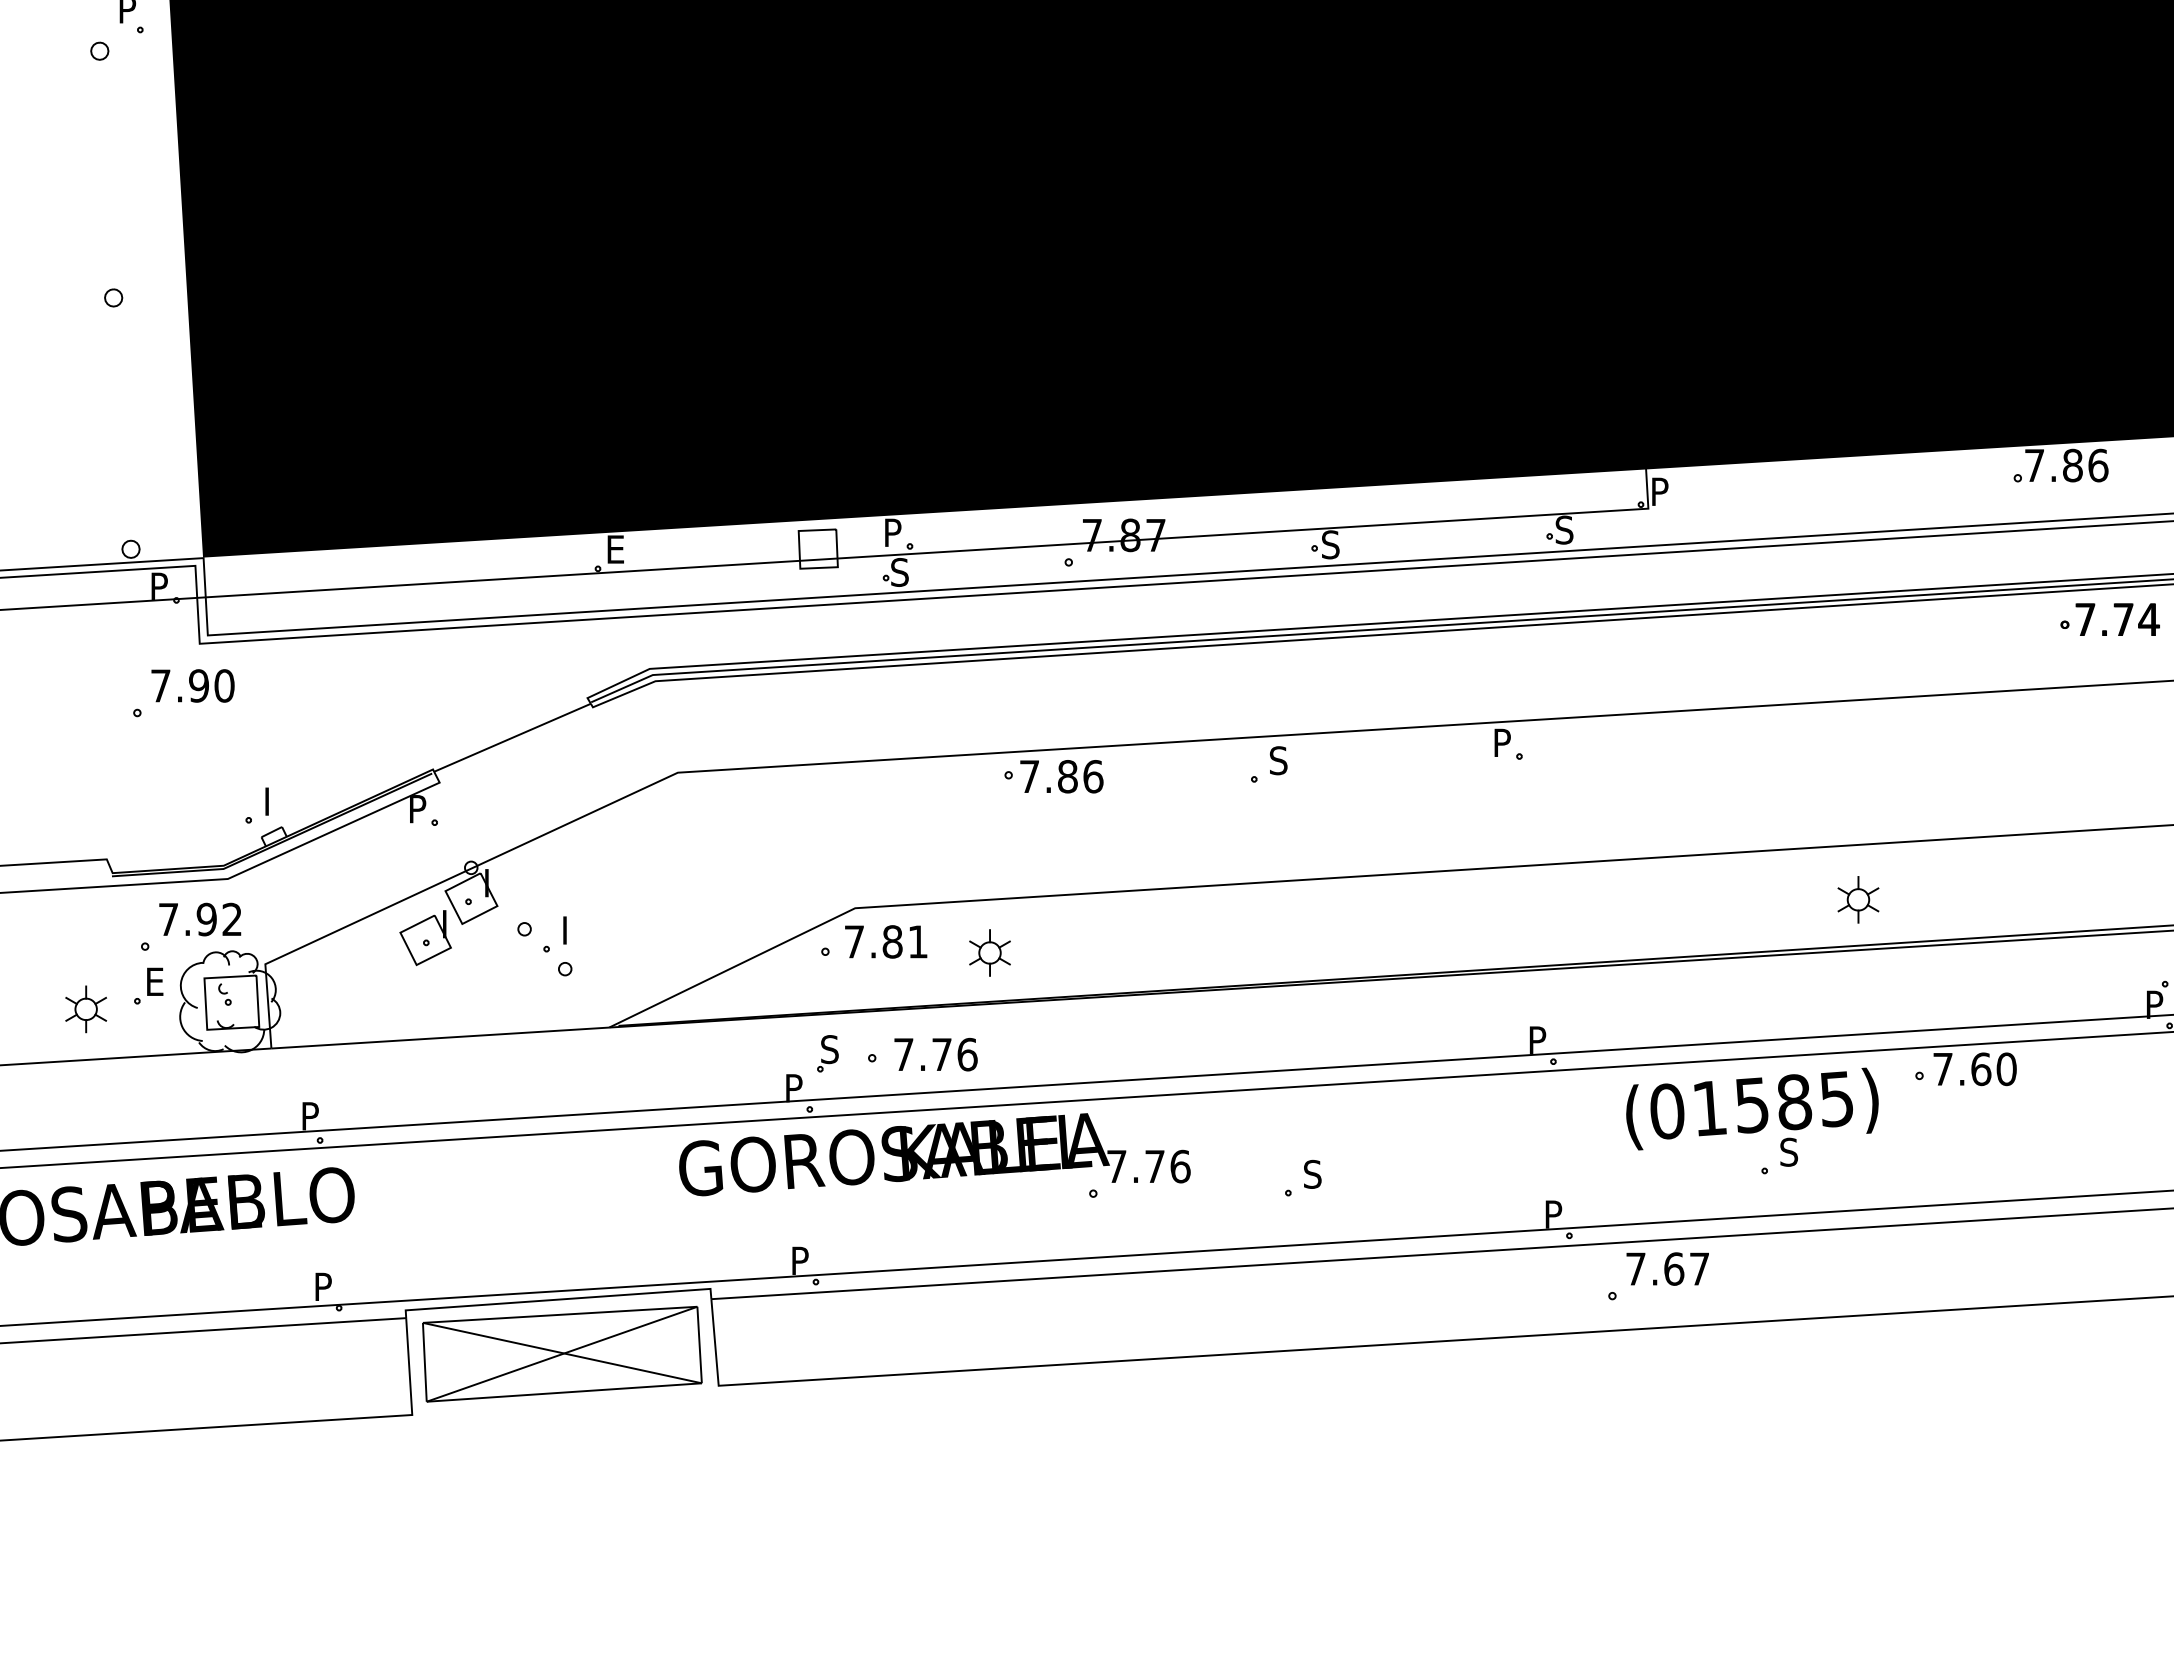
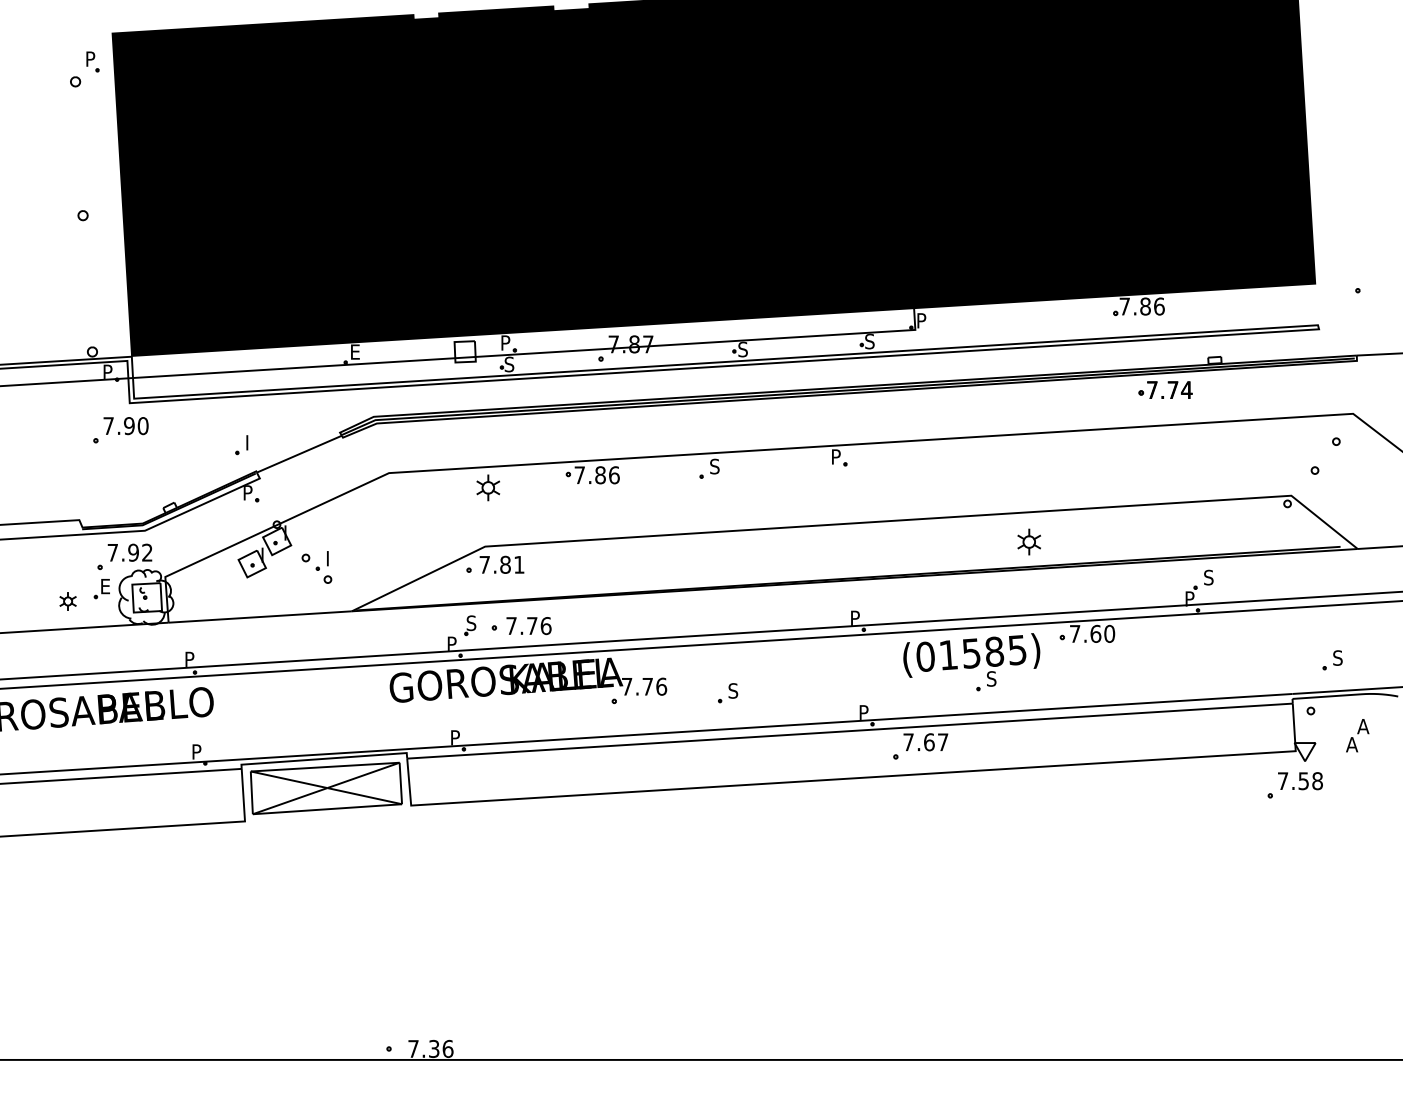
part: (256, 806) -> (241, 445), moved
part: (990, 952) -> (488, 487), moved
part: (84, 1009) -> (67, 601), size x0.7

